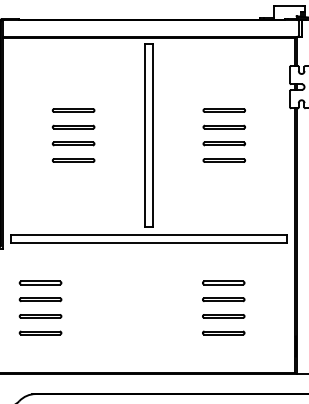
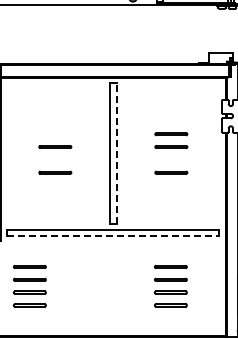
line: (73, 110) -> (55, 134), removed
line: (153, 135) -> (116, 153), solid -> dashed
line: (73, 143) -> (55, 159), removed
line: (224, 143) -> (171, 159), removed
line: (149, 243) -> (113, 236), solid -> dashed

